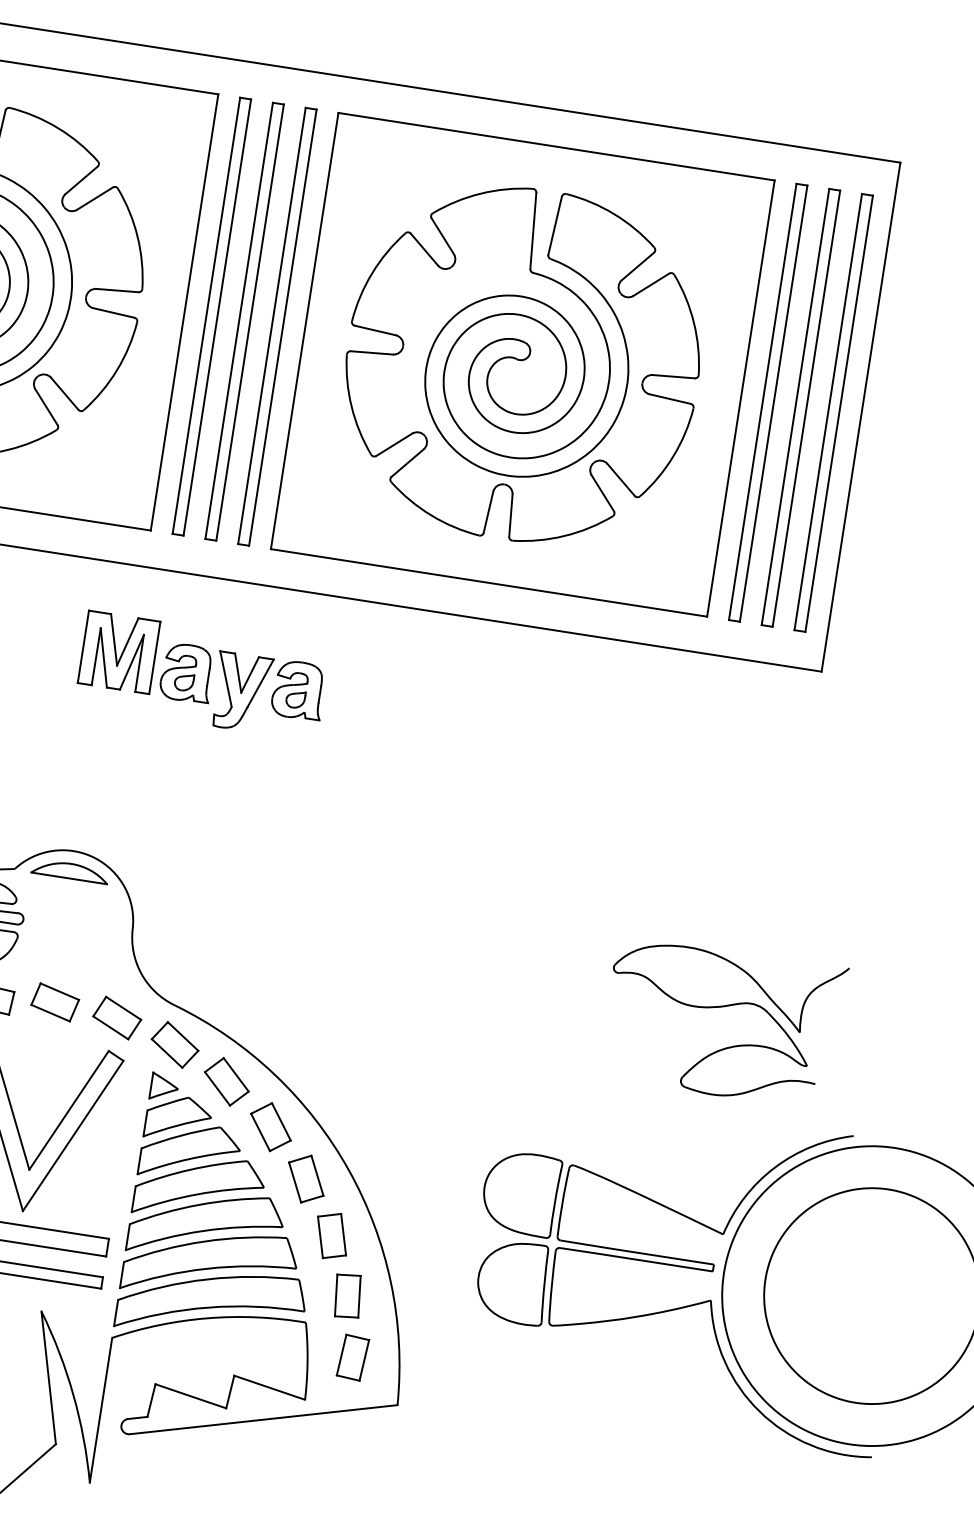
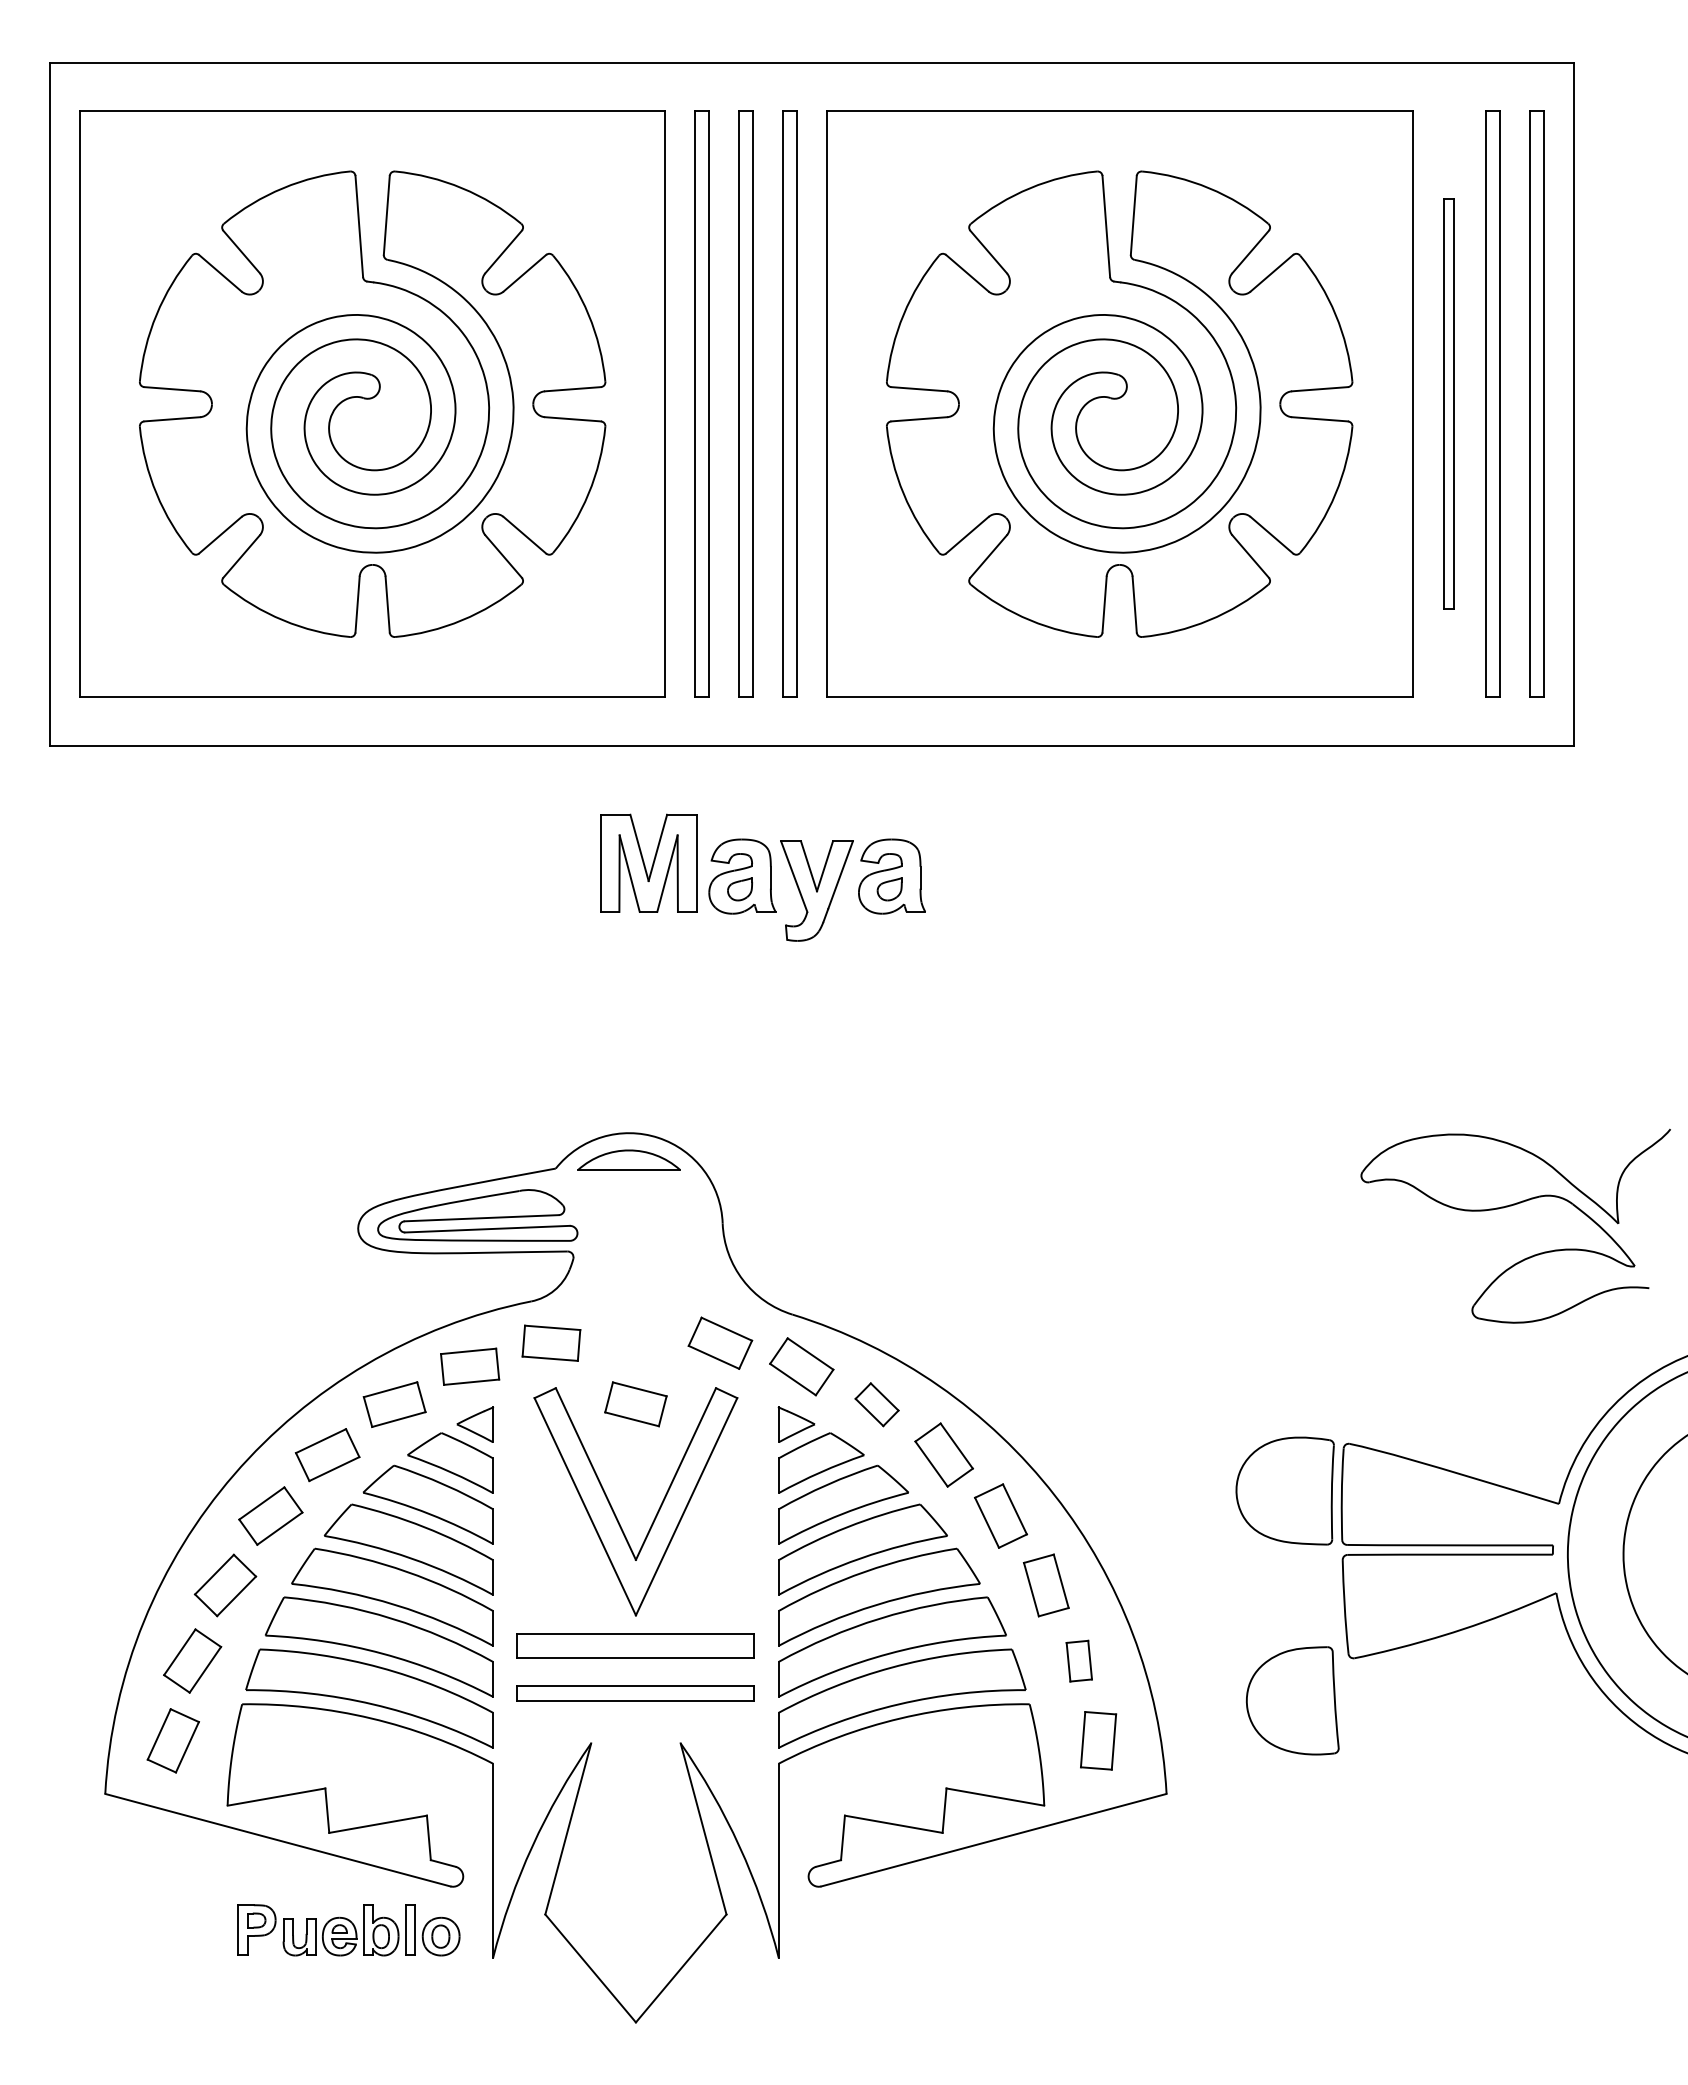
part: (768, 402) -> (1449, 403), size x0.7
part: (54, 1002) -> (635, 1404), moved
part: (226, 1081) -> (876, 1404), size x0.7
part: (512, 1281) -> (1292, 1700), moved
part: (347, 1296) -> (1079, 1661), size x0.7

